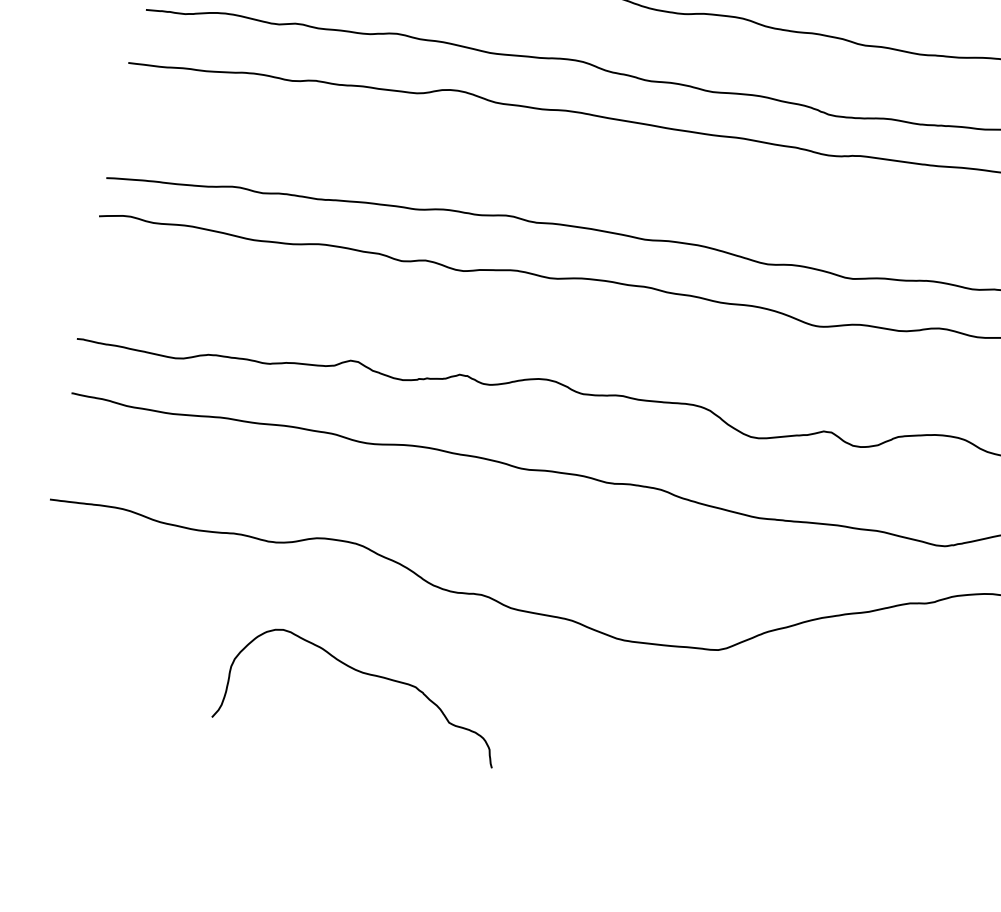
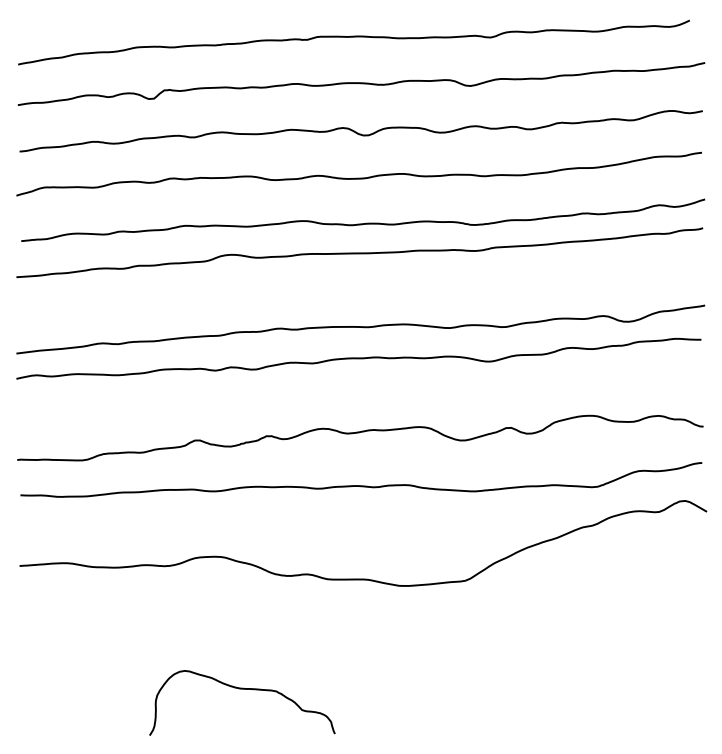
curve: (365, 674) -> (242, 689), moved

